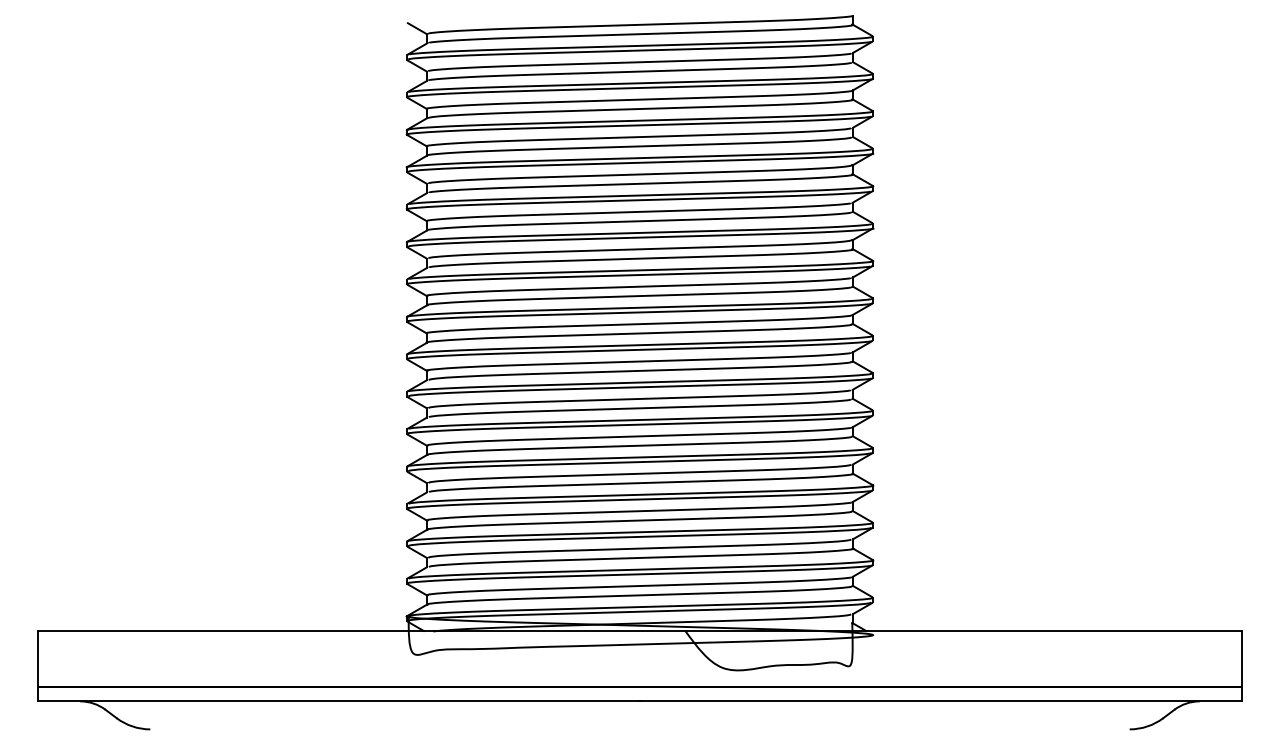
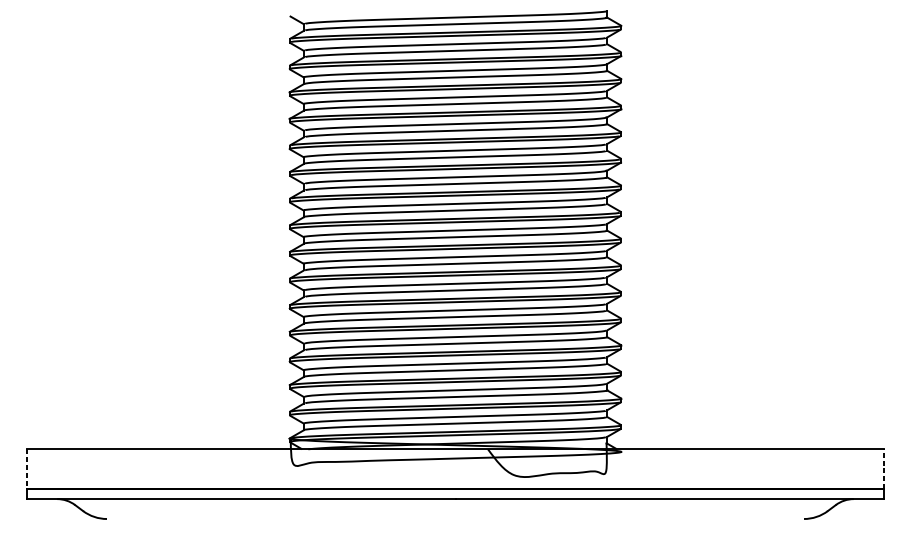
line: (38, 659) -> (27, 469), solid -> dashed
line: (1241, 659) -> (883, 469), solid -> dashed

